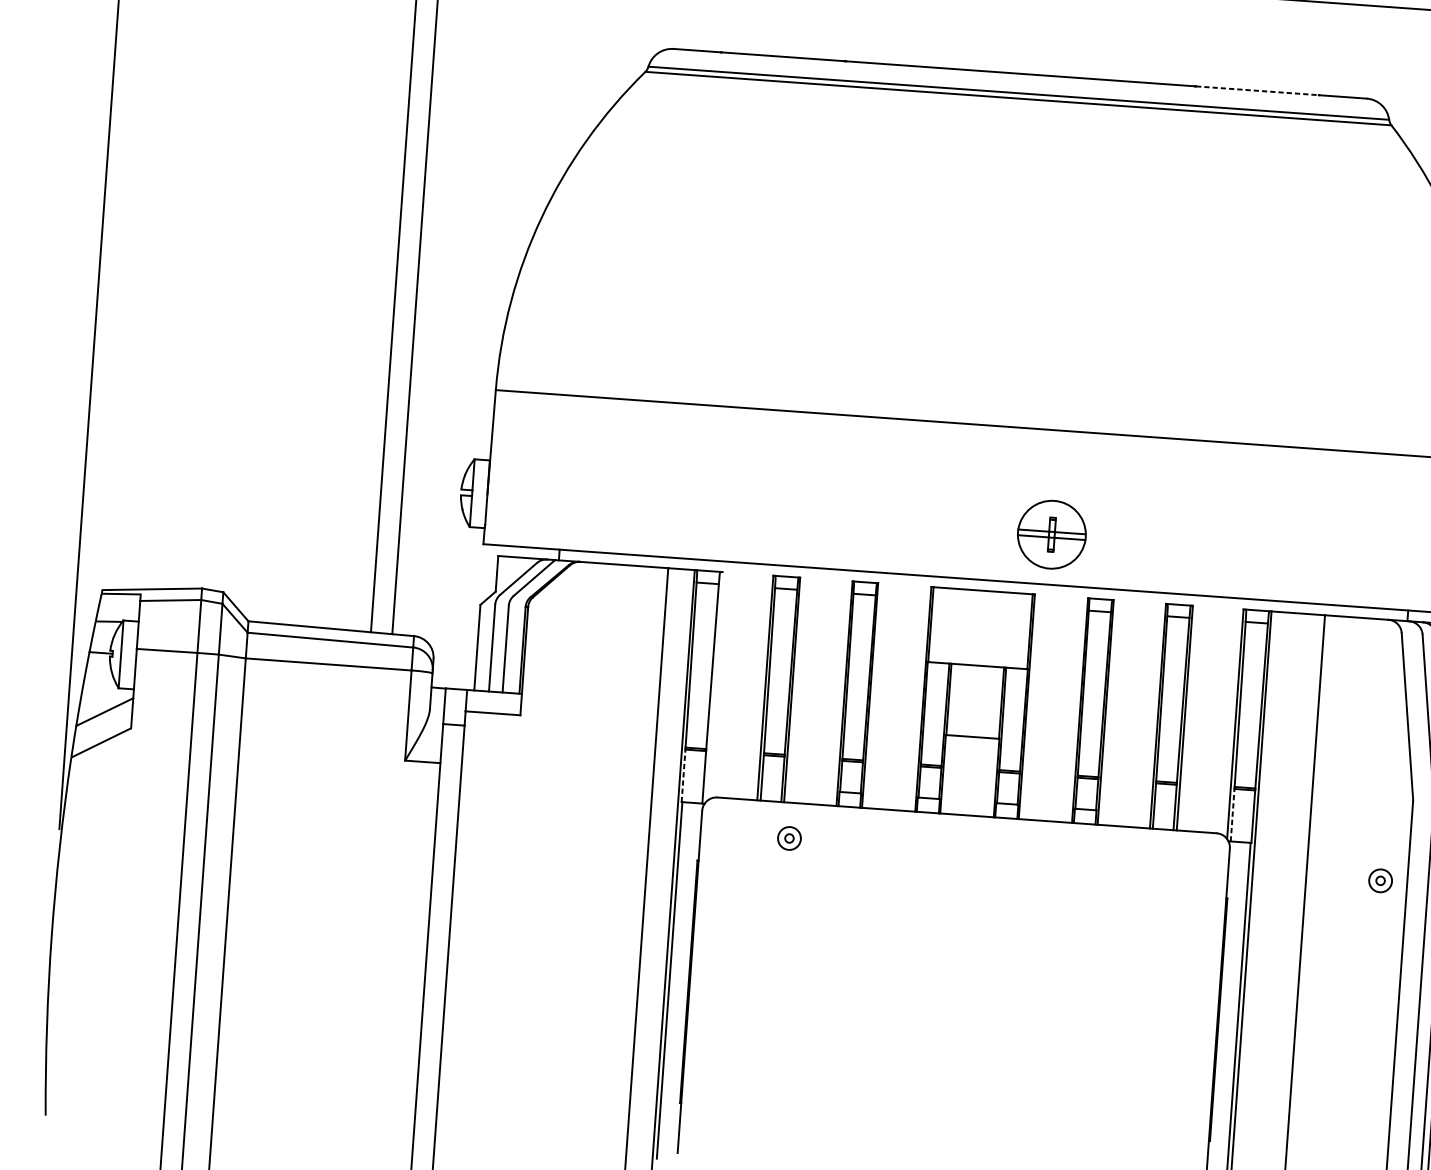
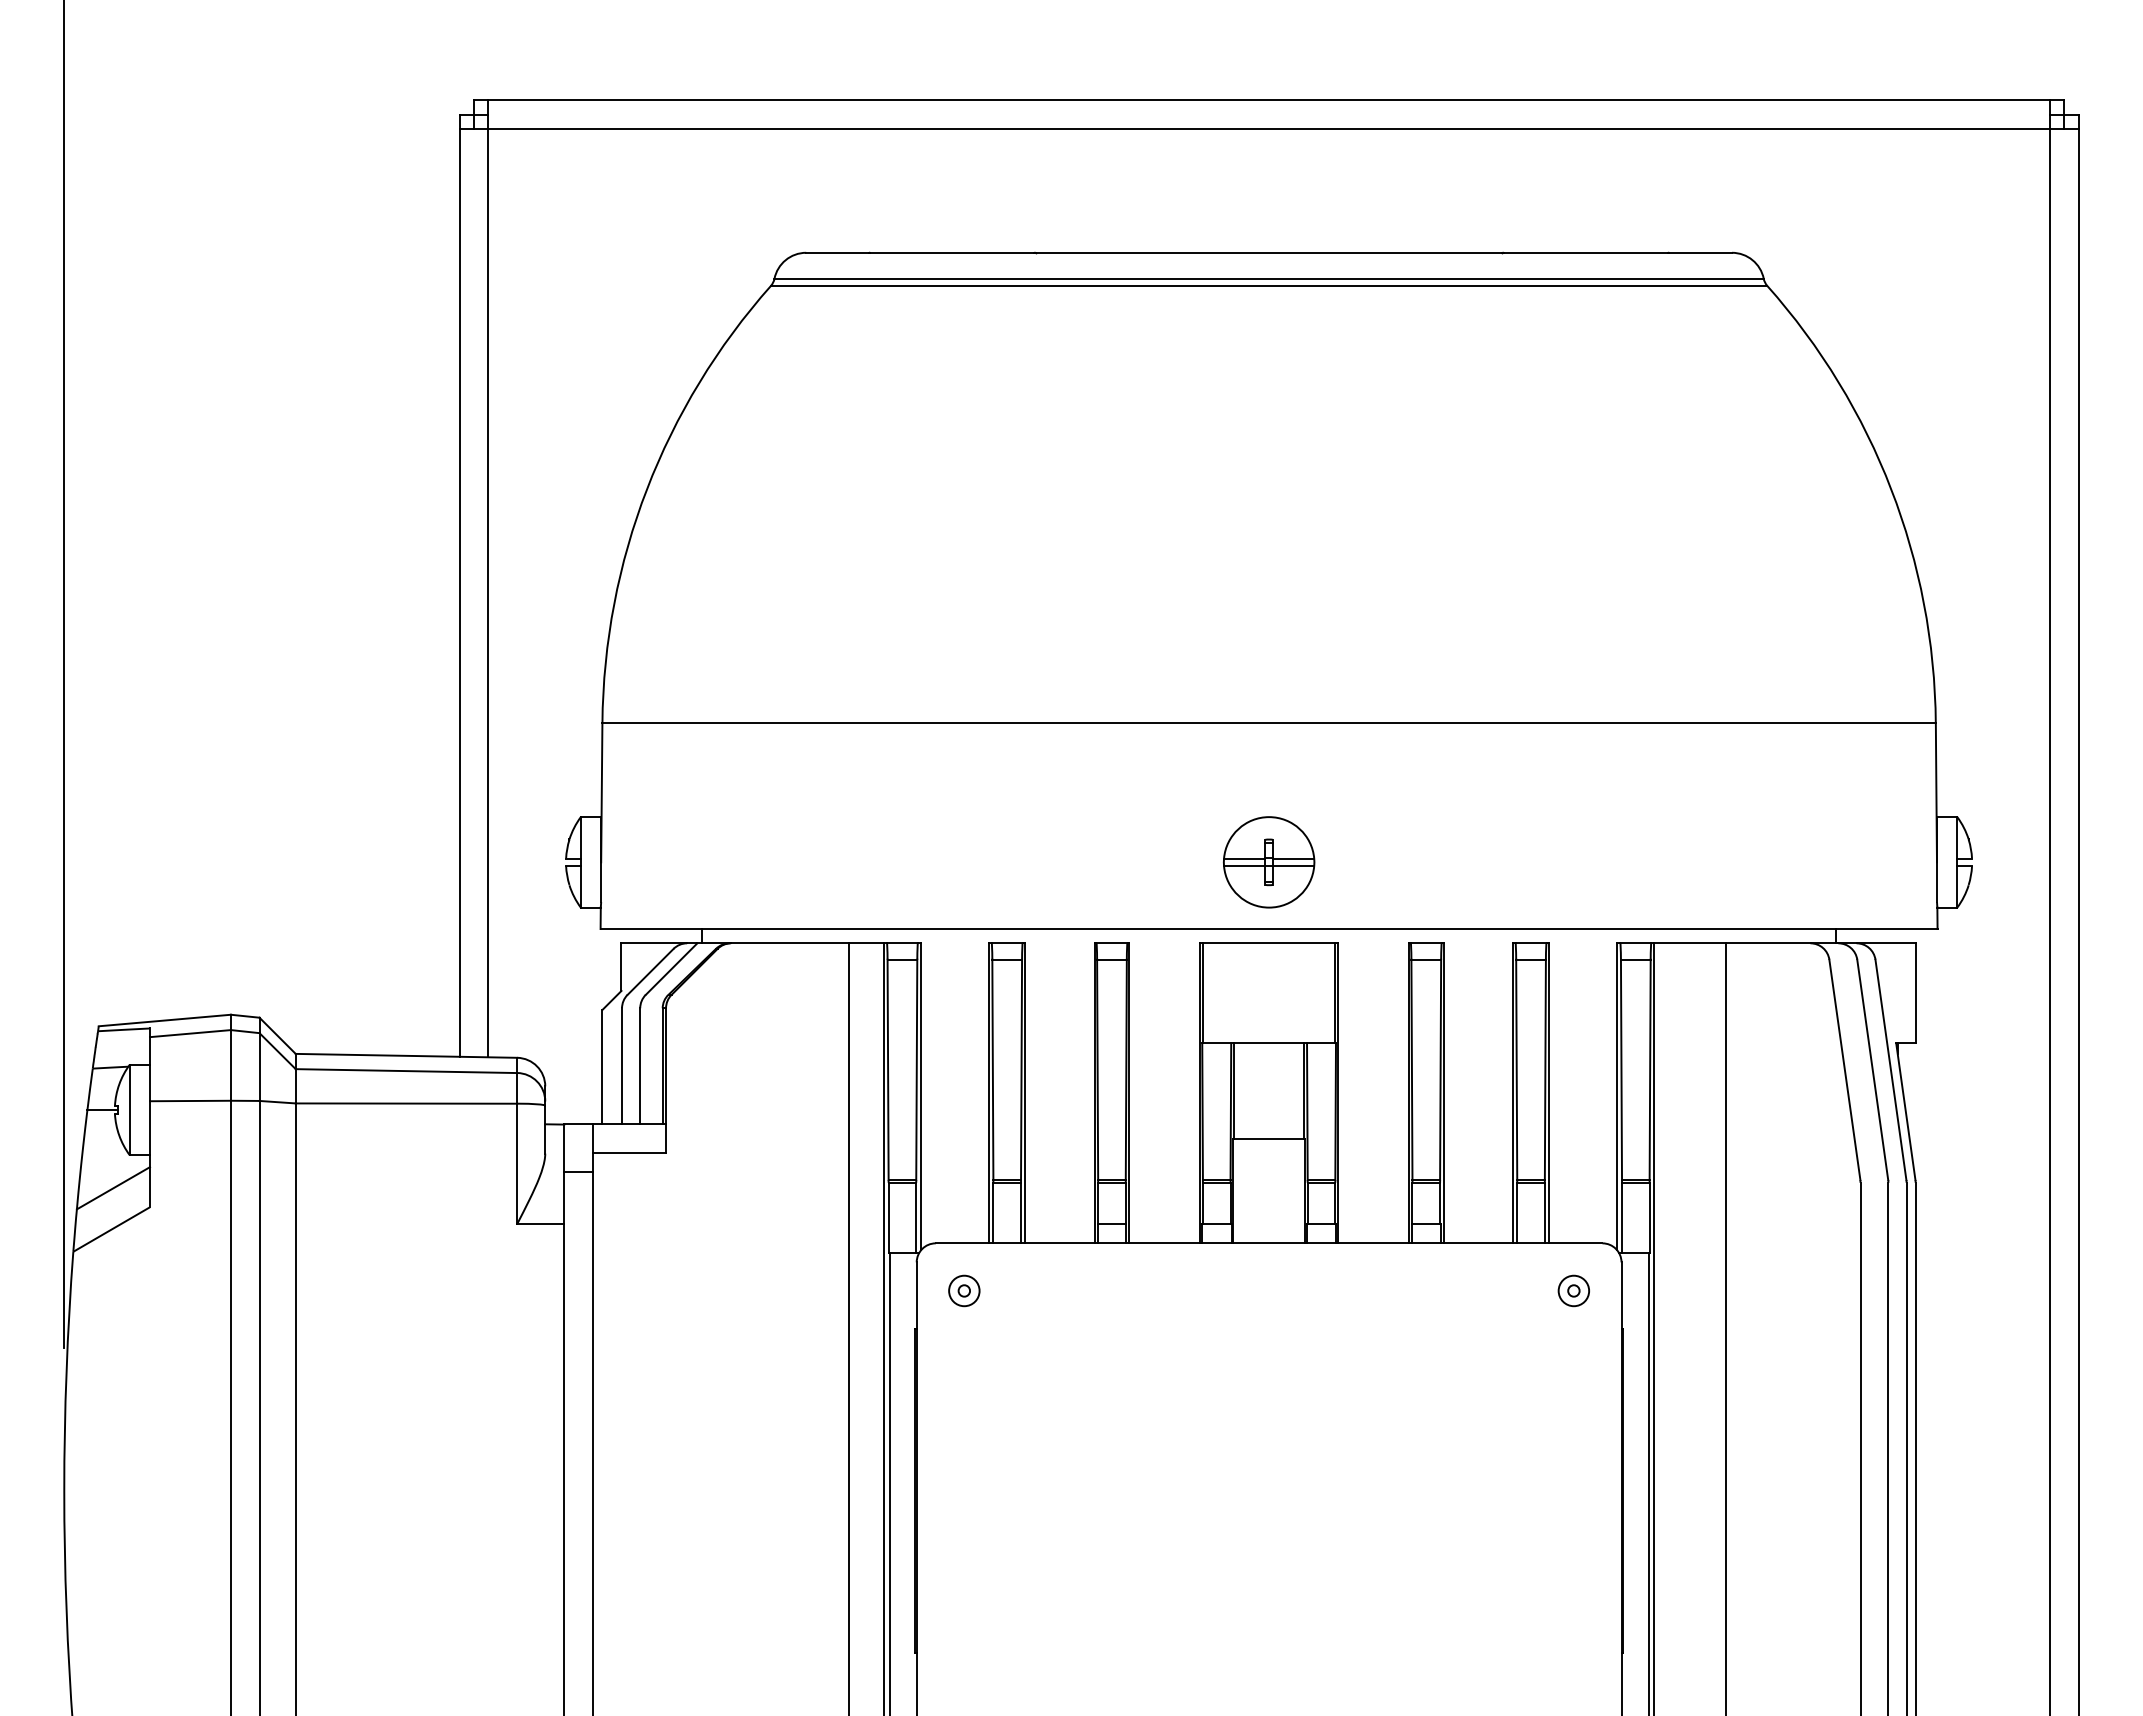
line: (1257, 90) -> (1585, 252), dashed -> solid
part: (1052, 534) -> (1269, 862), moved
line: (714, 686) -> (921, 1096), added
line: (683, 775) -> (888, 1217), dashed -> solid
line: (1233, 815) -> (1622, 1217), dashed -> solid
part: (789, 838) -> (964, 1290), moved
part: (1380, 880) -> (1573, 1290), moved

